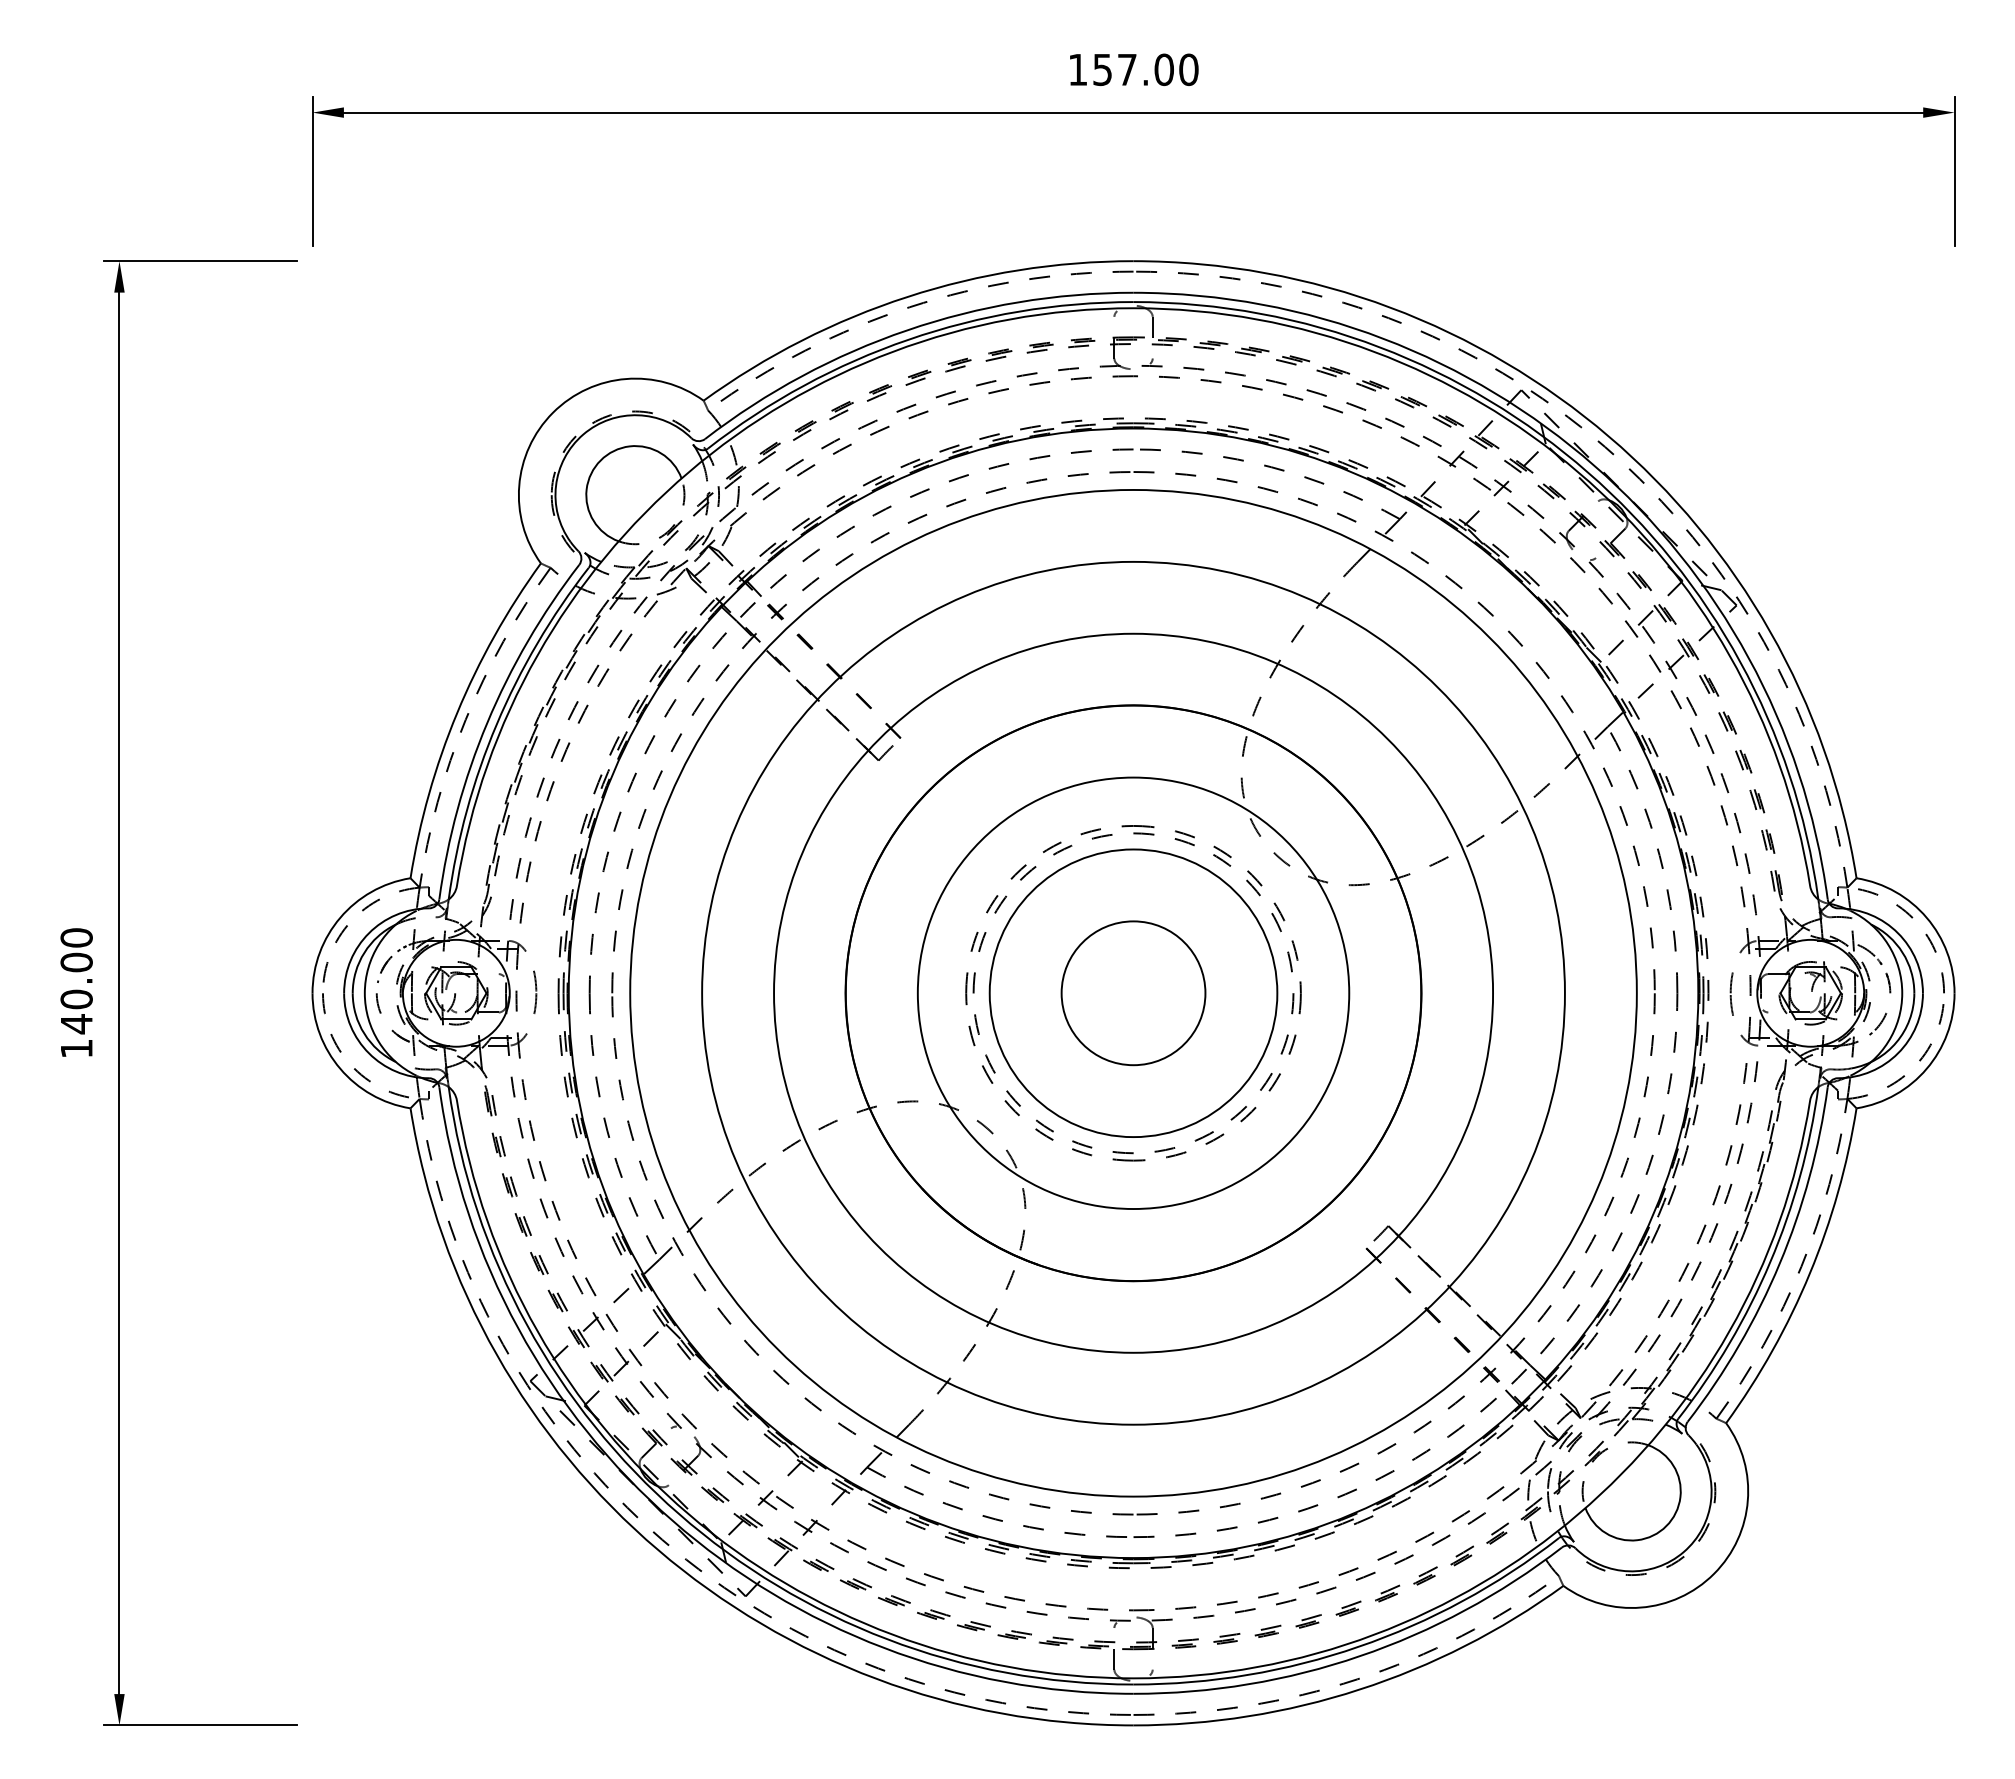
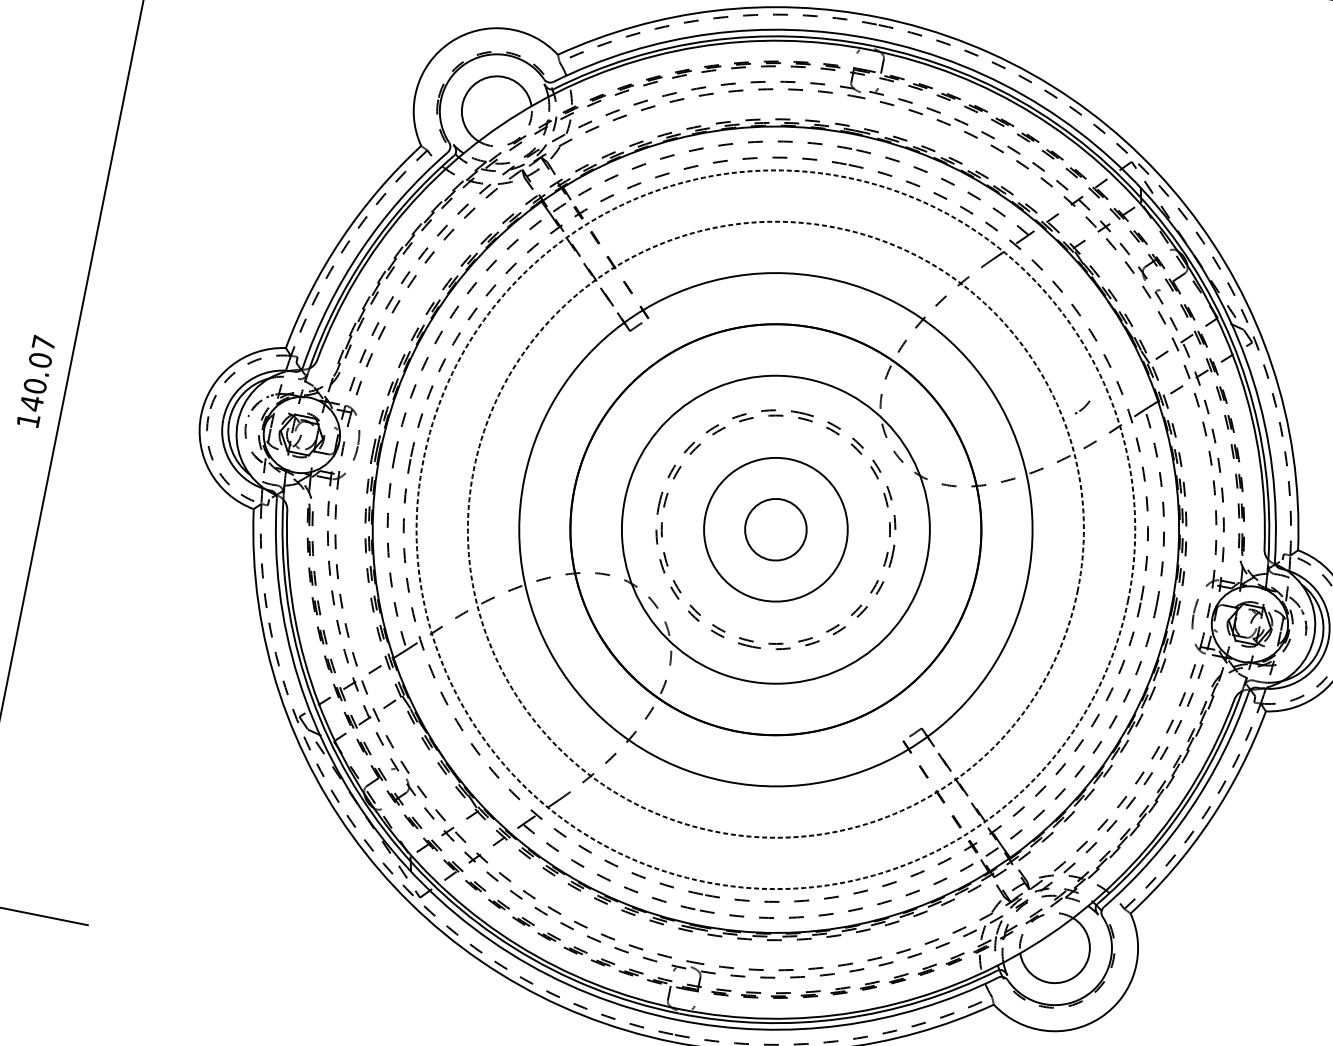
text: (76, 937) -> (43, 342), 140.00 -> 140.07
circle: (1133, 992) -> (775, 529), solid -> dashed
circle: (1133, 992) -> (775, 529), solid -> dashed
circle: (1133, 993) -> (775, 529), size x0.6
circle: (1133, 993) -> (775, 529), size x0.7
part: (1878, 1023) -> (1082, 407), moved

